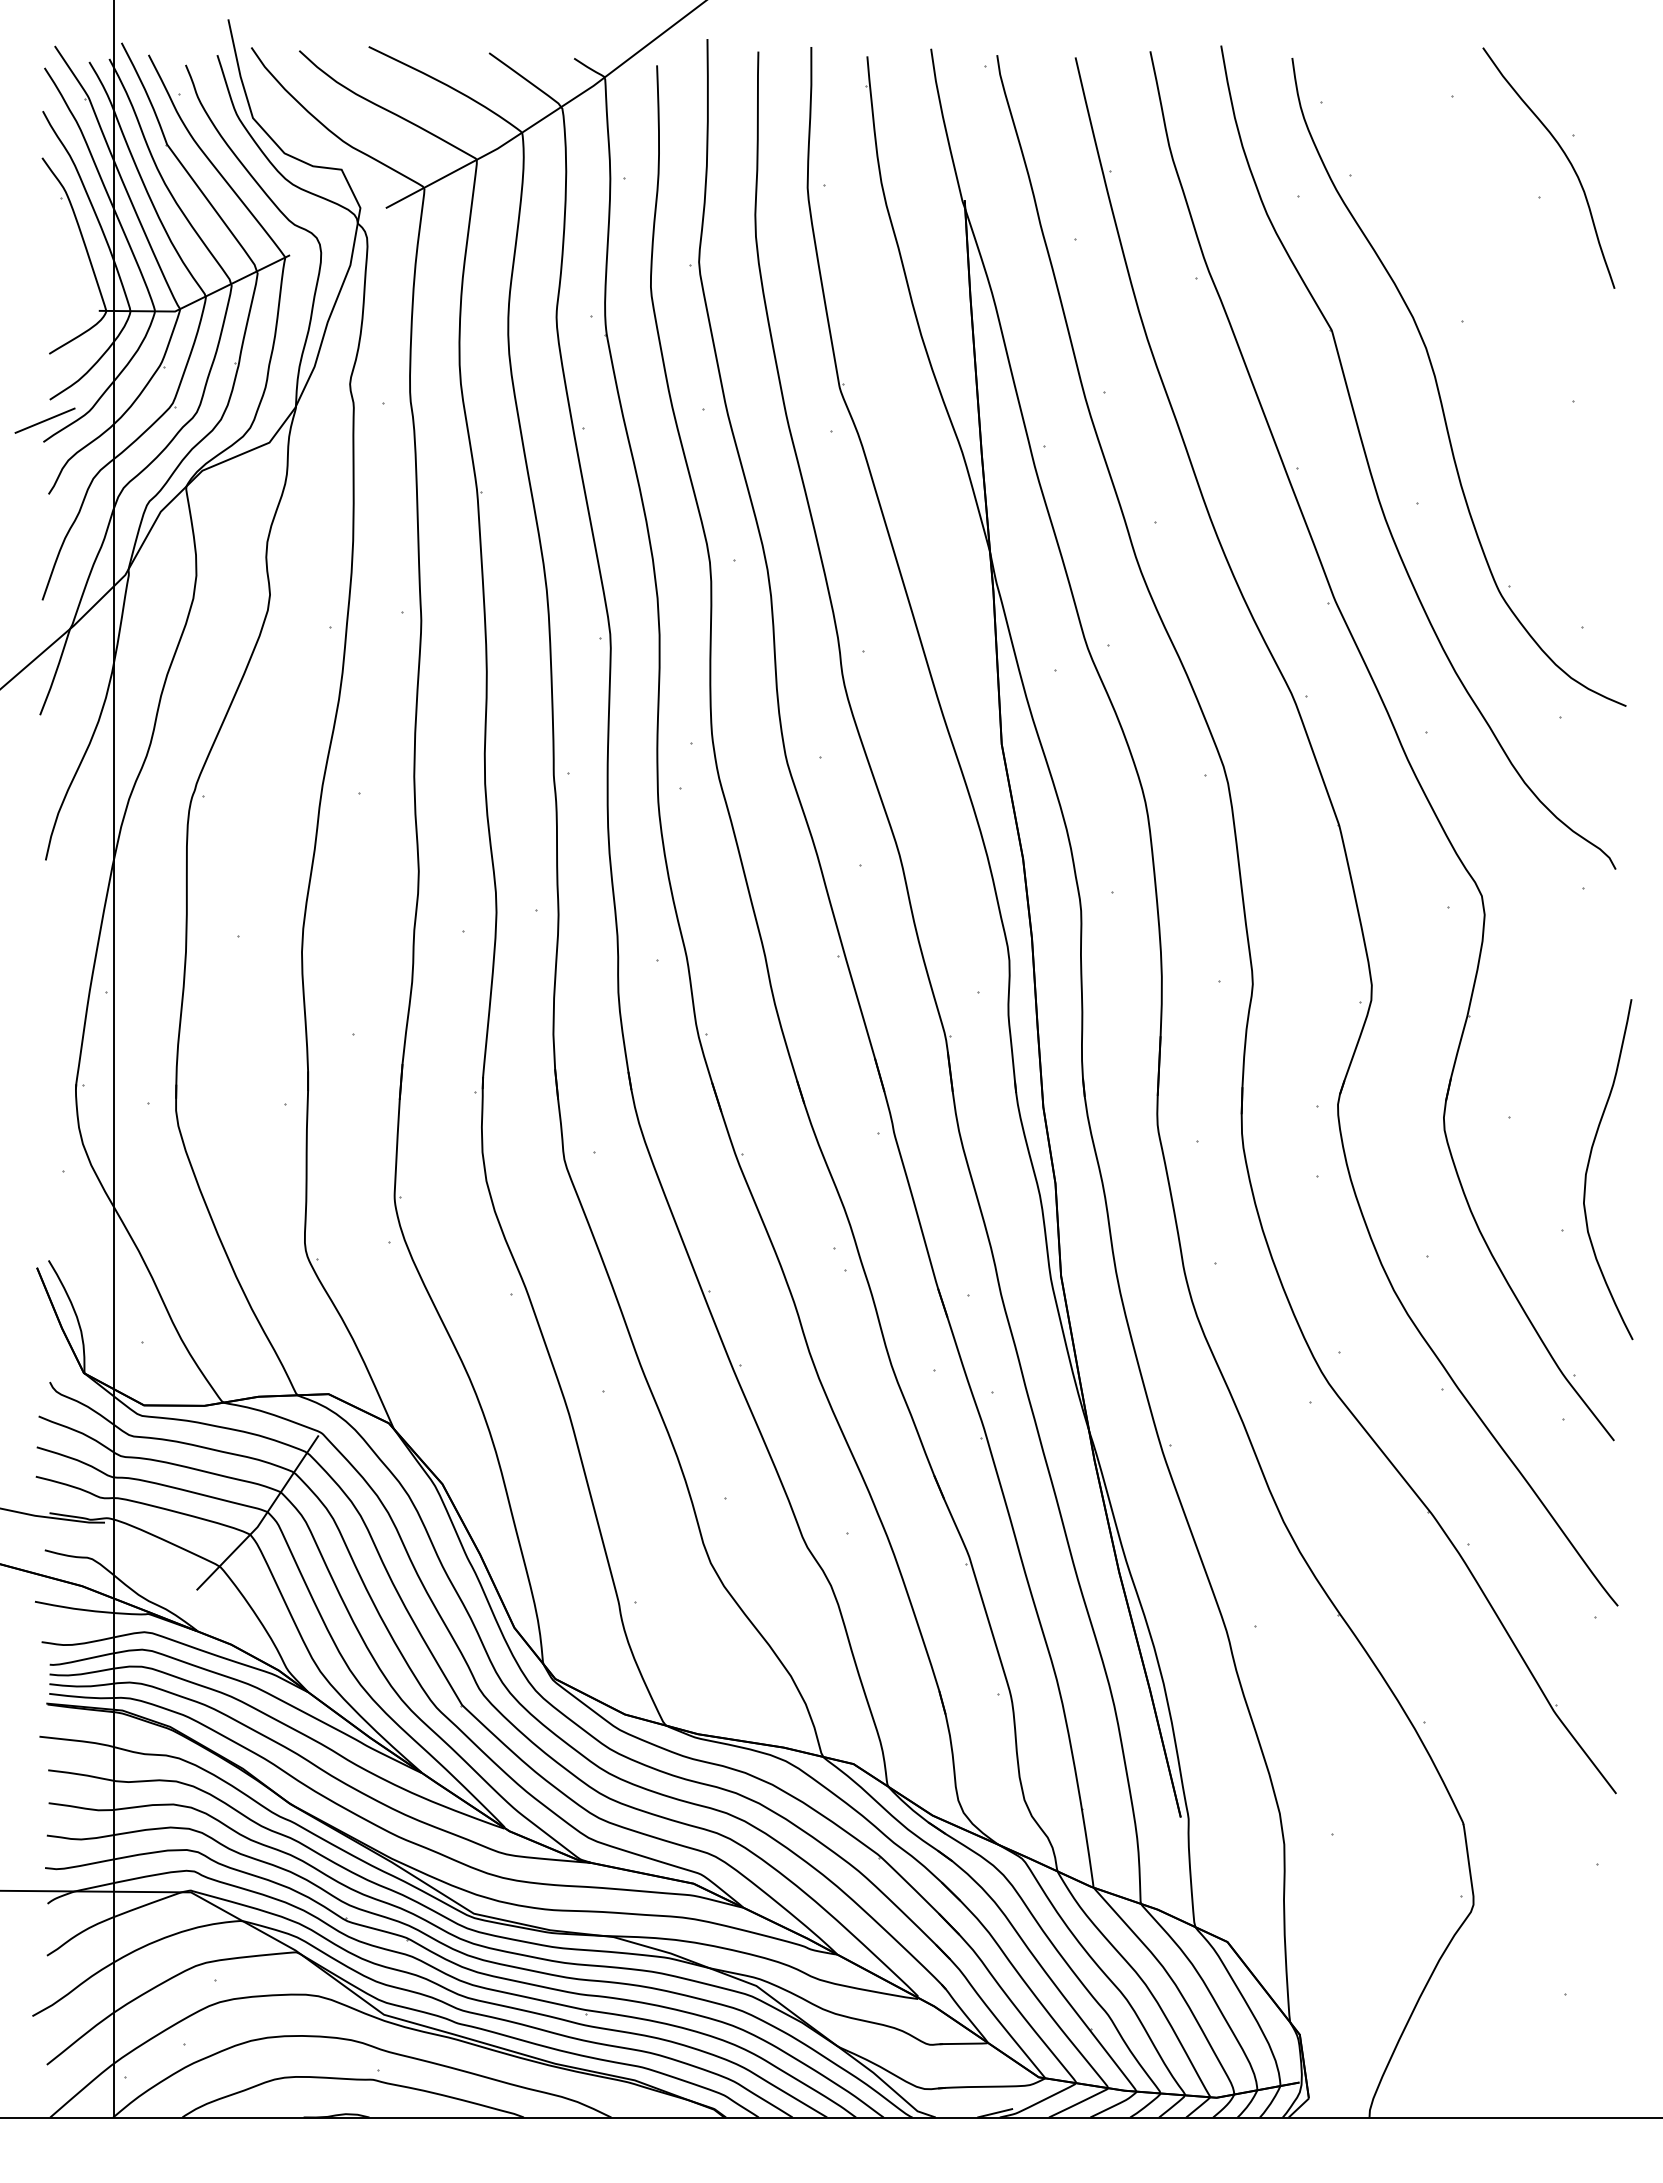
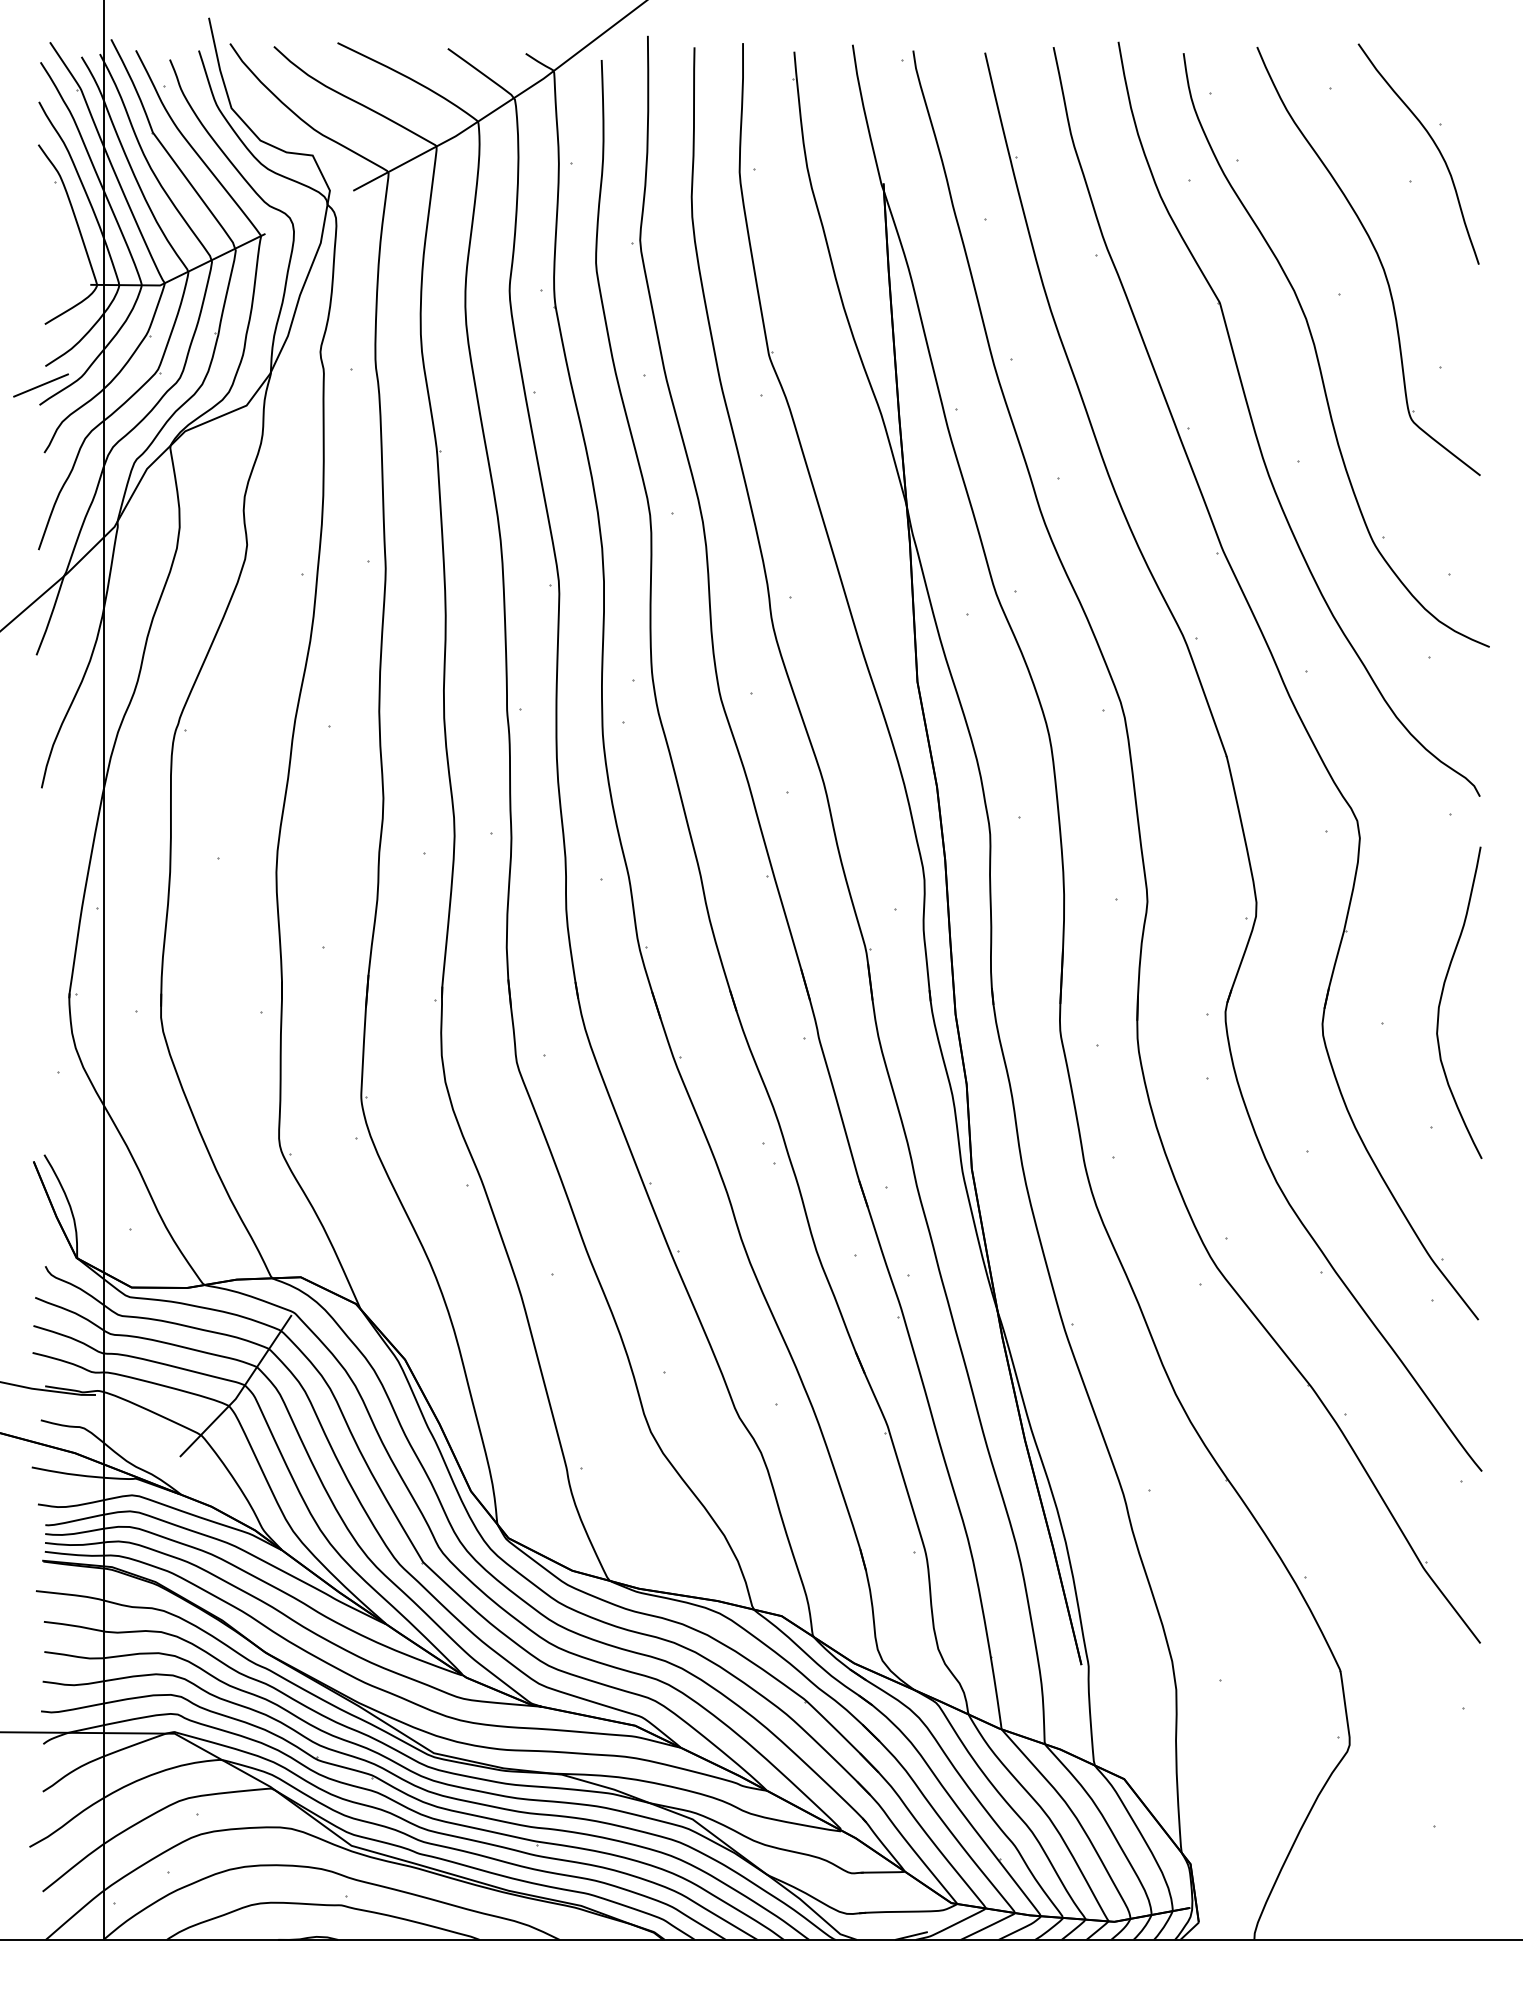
part: (1504, 281) -> (1378, 257), added
curve: (1589, 1164) -> (1442, 998), moved

